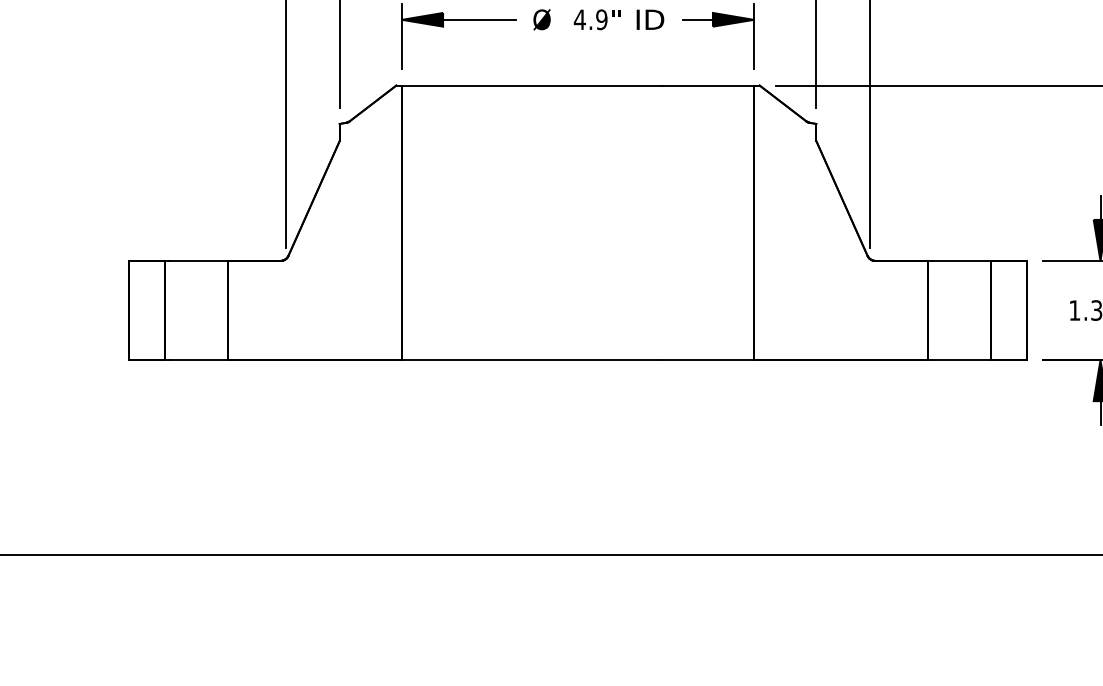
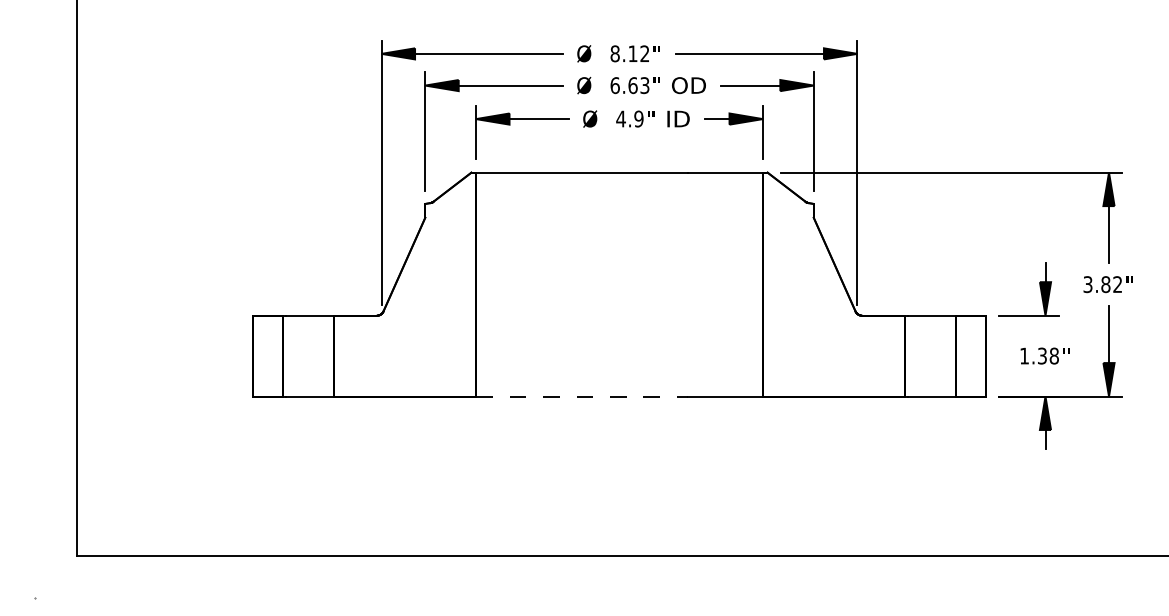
line: (532, 360) -> (582, 396), solid -> dashed

